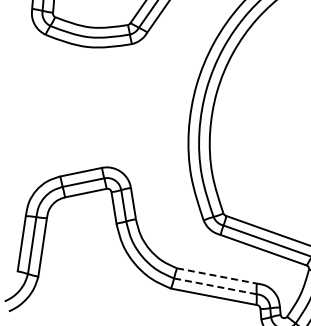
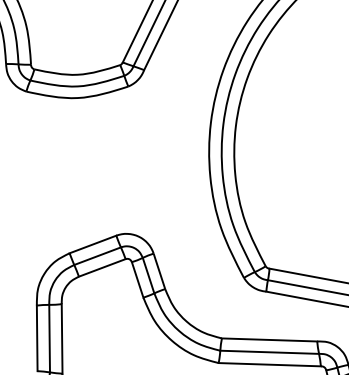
line: (216, 275) -> (268, 339), dashed -> solid
line: (214, 286) -> (268, 352), dashed -> solid

